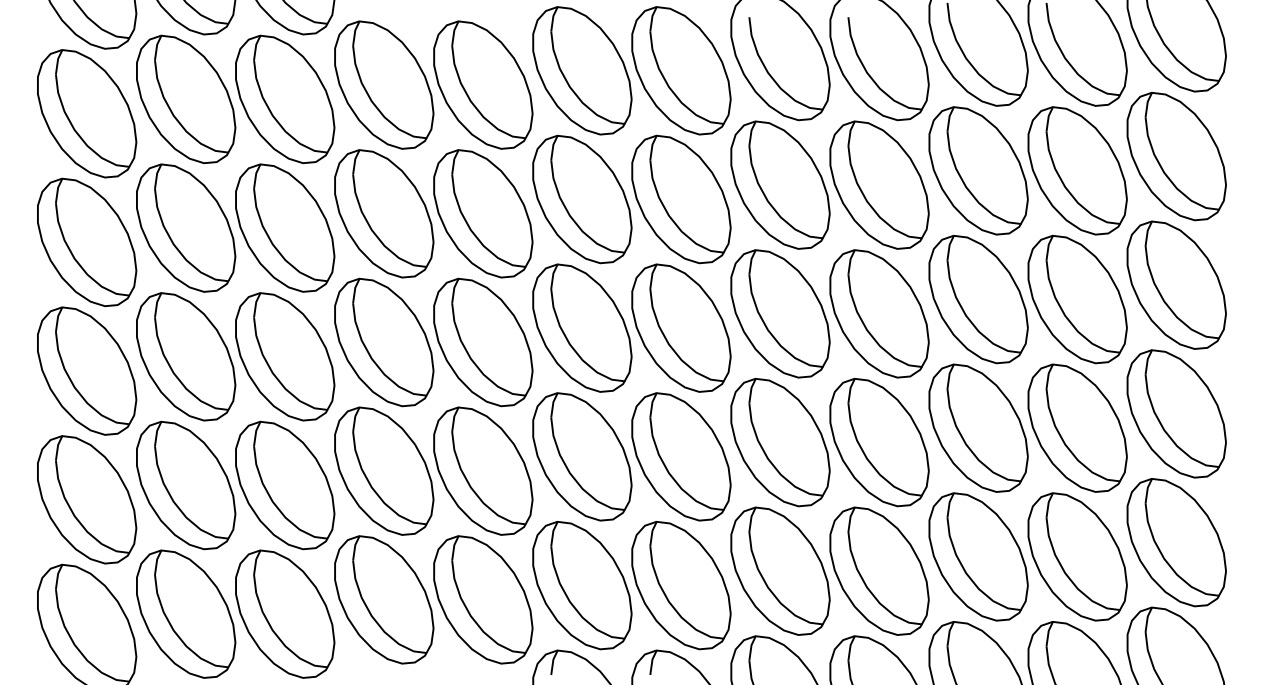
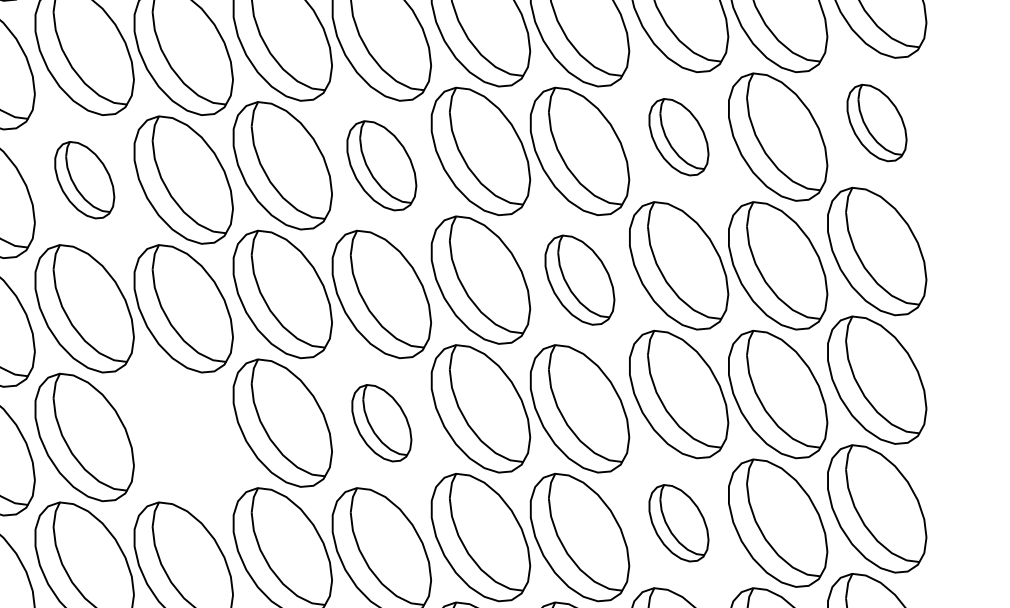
part: (1176, 156) -> (876, 122), size x0.6
part: (978, 170) -> (678, 136), size x0.6
part: (681, 199) -> (381, 165), size x0.7
part: (384, 213) -> (84, 179), size x0.6
part: (879, 313) -> (579, 279), size x0.7
part: (681, 456) -> (381, 422), size x0.6
part: (483, 470) -> (183, 436), removed
part: (978, 556) -> (678, 522), size x0.6

